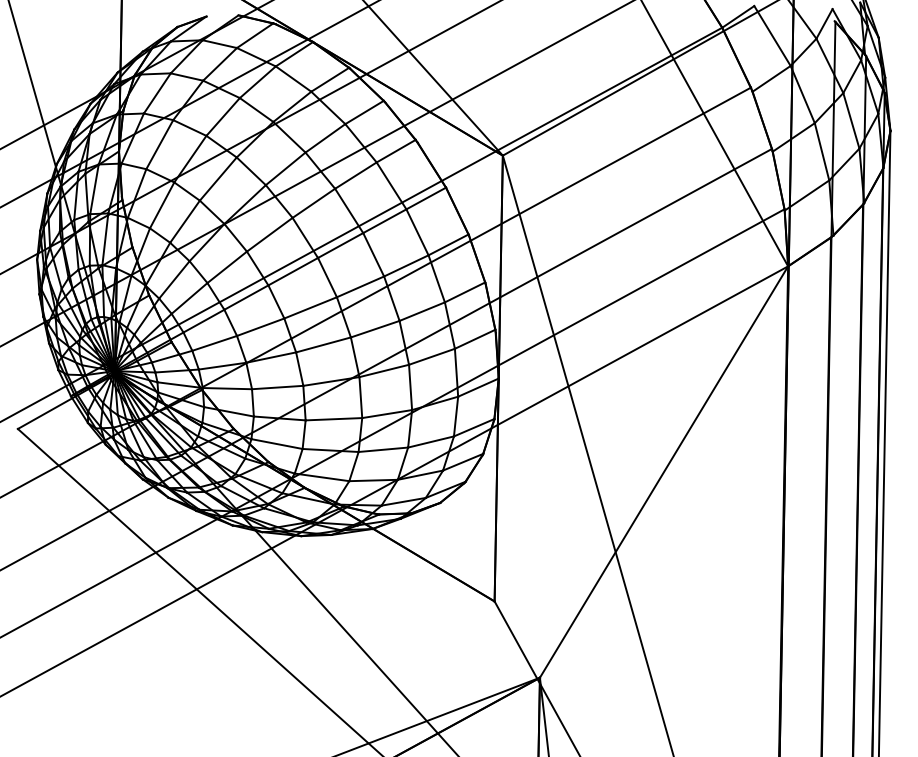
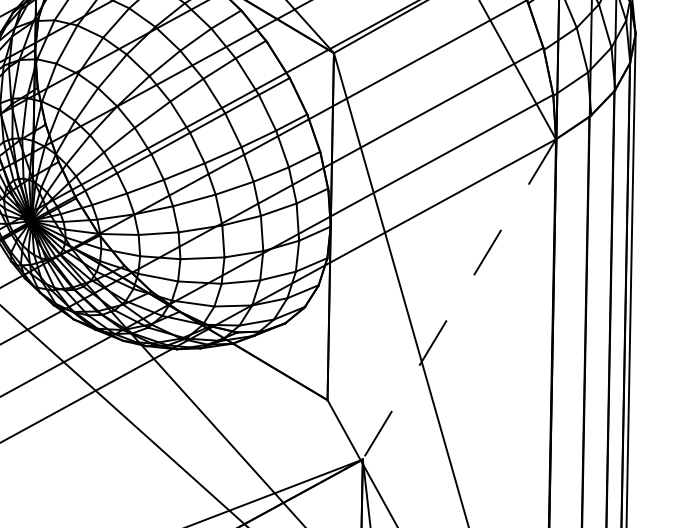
line: (663, 472) -> (458, 299), solid -> dashed

